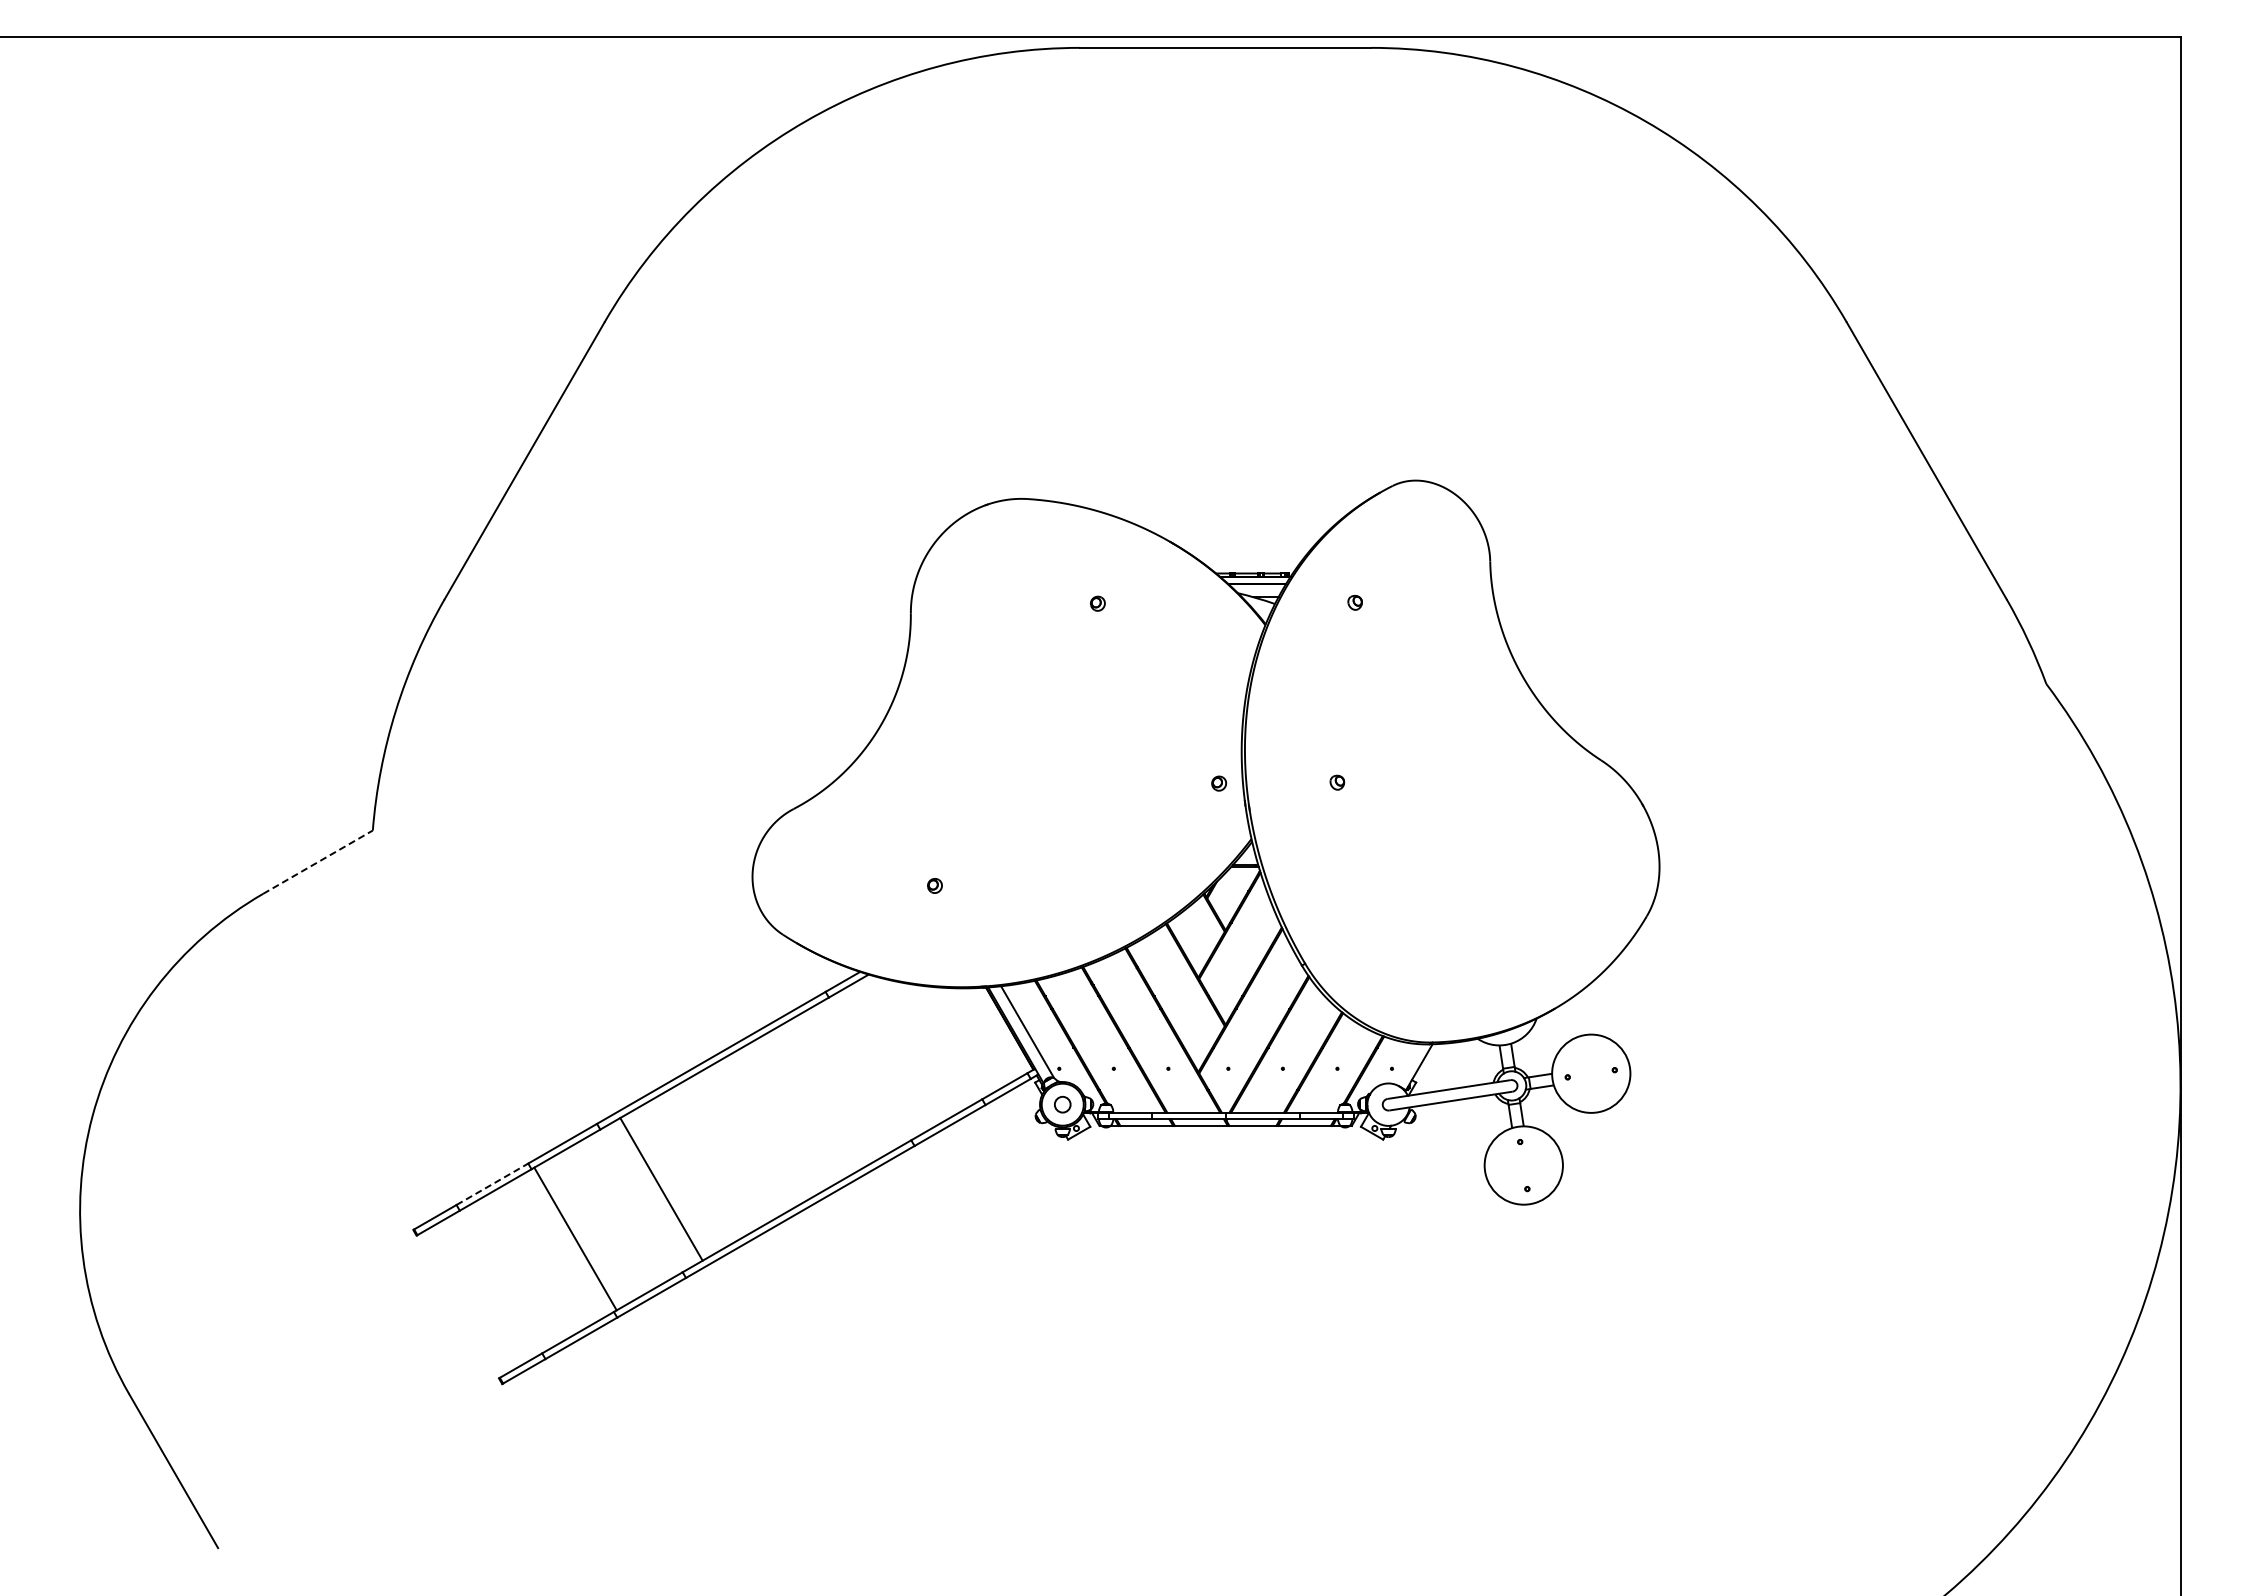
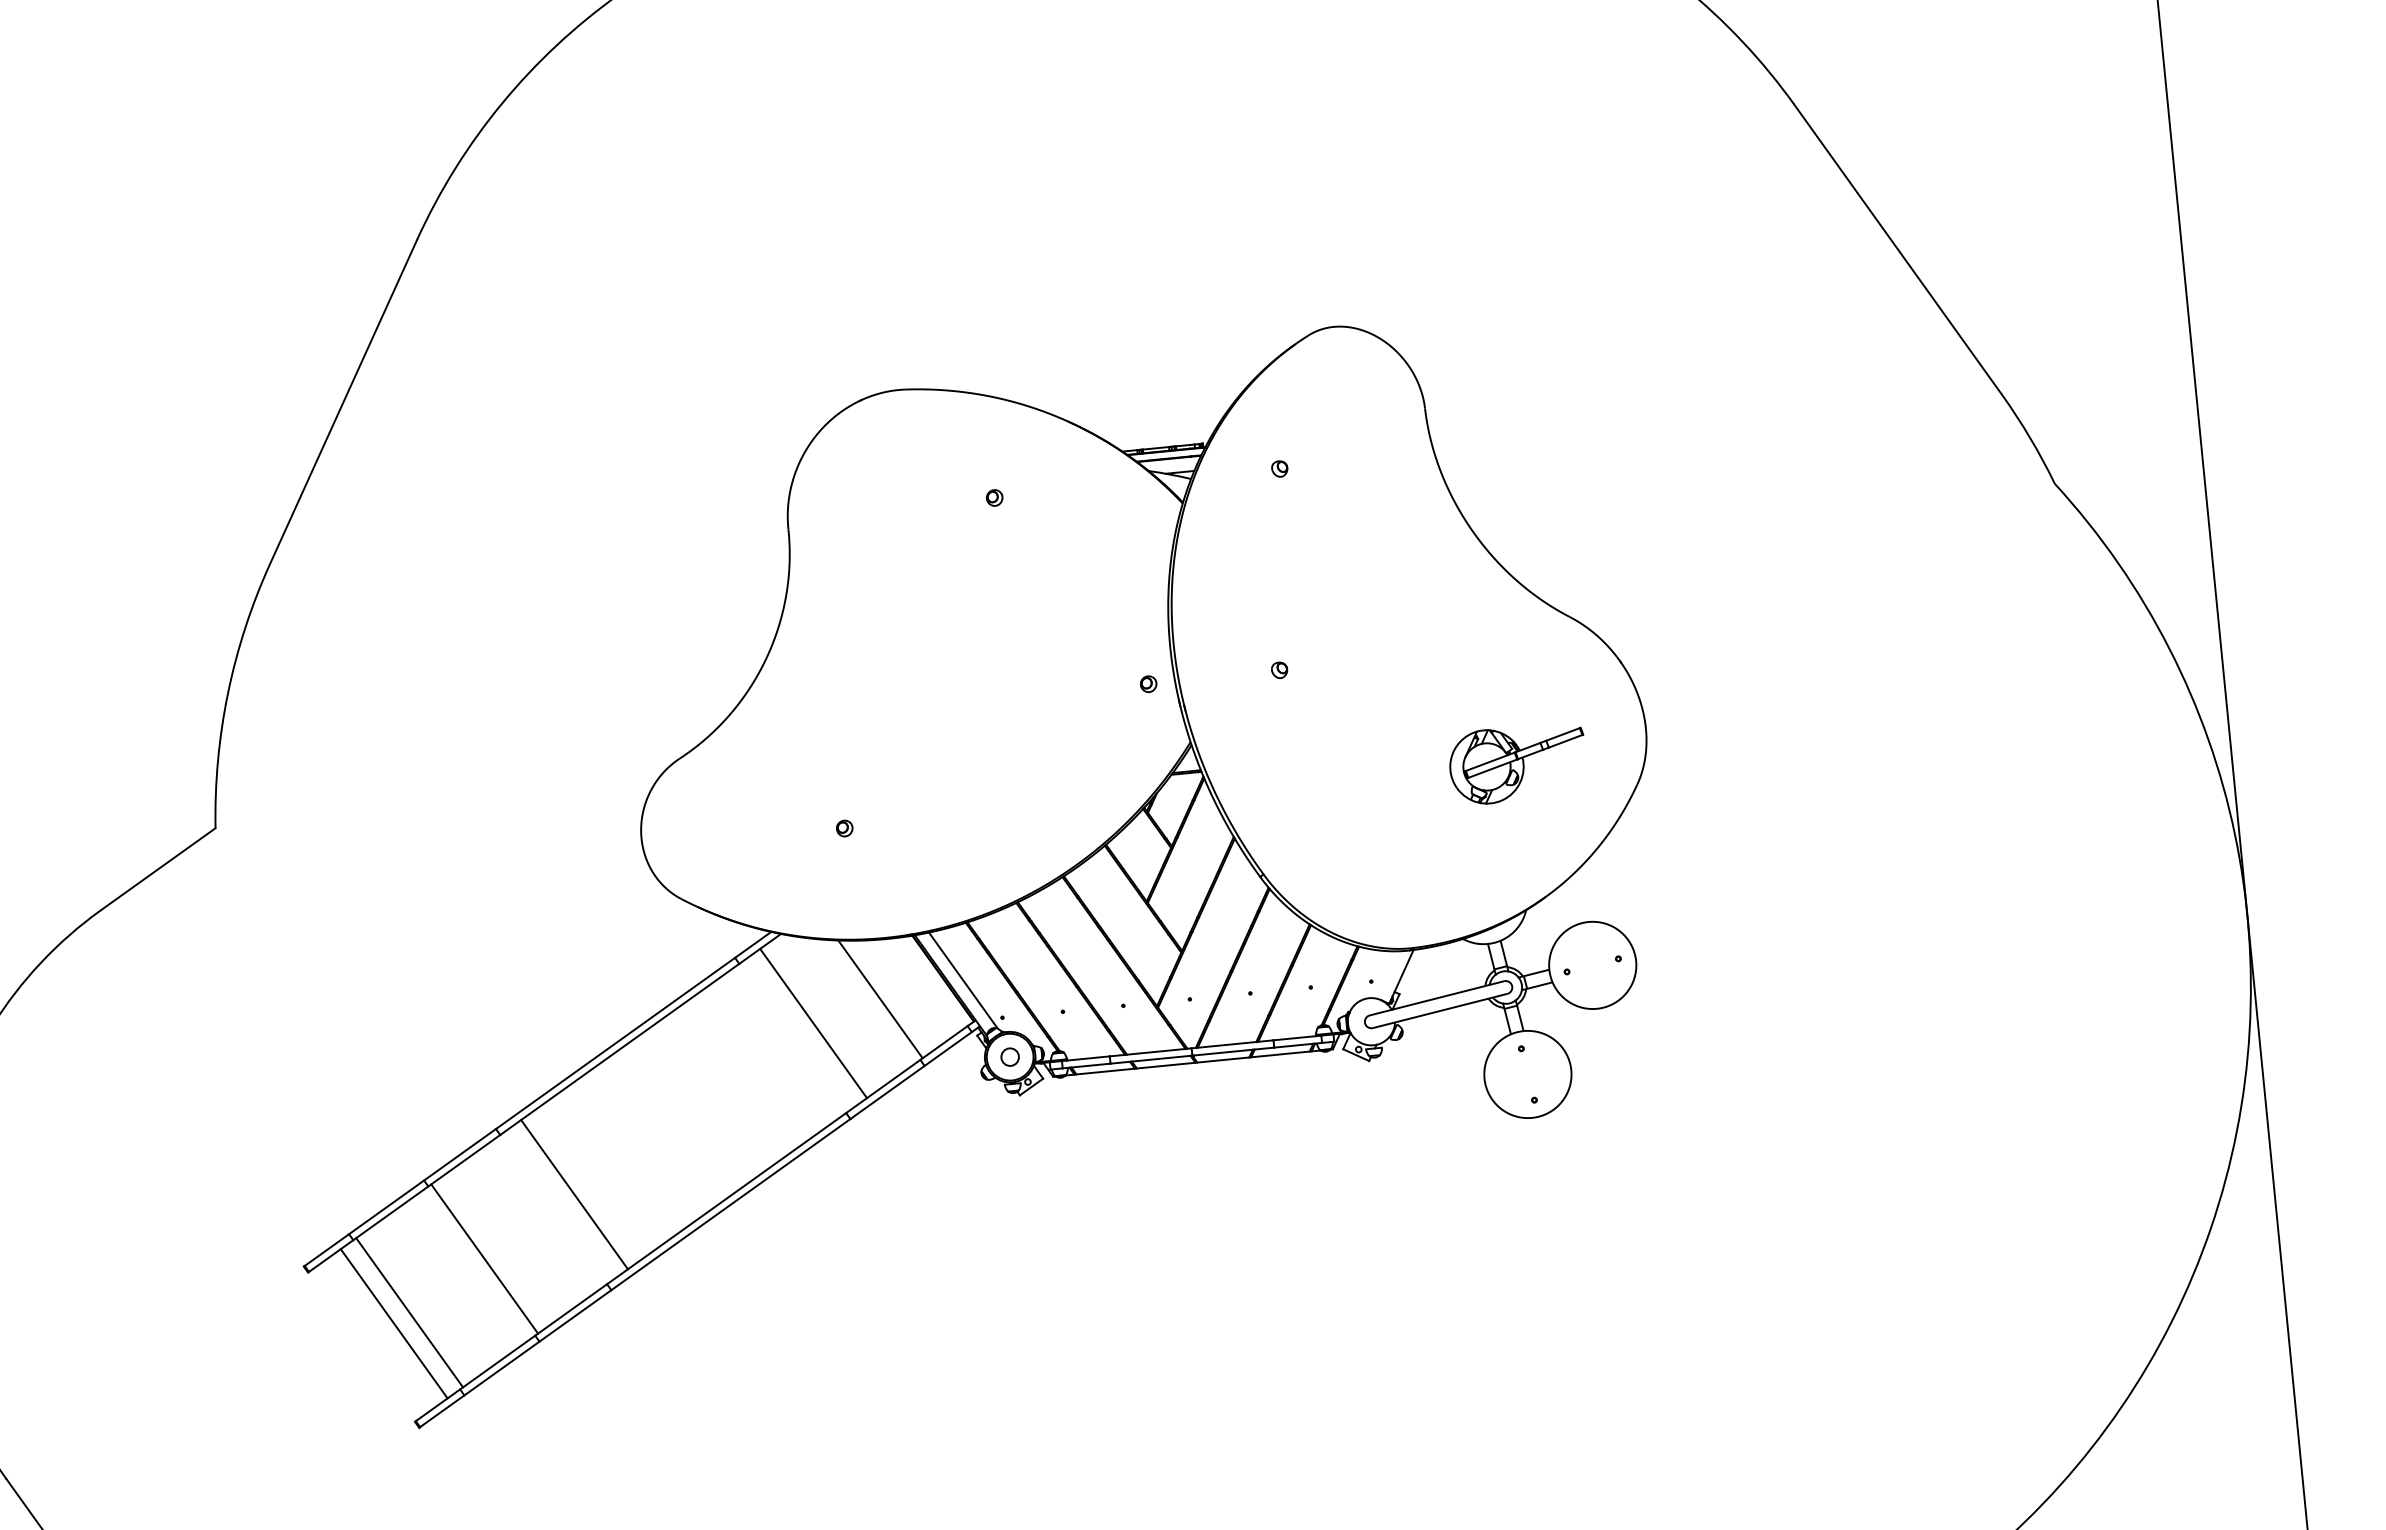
line: (318, 861) -> (158, 868), dashed -> solid
part: (1541, 886) -> (1517, 763), added
line: (951, 1041) -> (879, 999), added
line: (889, 1057) -> (812, 1023), added
line: (492, 1184) -> (386, 1207), dashed -> solid
line: (503, 1280) -> (409, 1312), added
line: (488, 1288) -> (393, 1323), added

